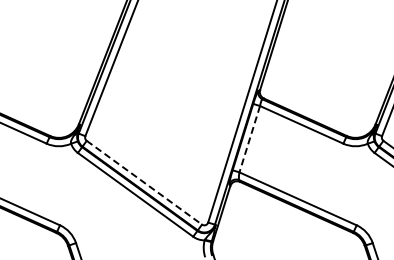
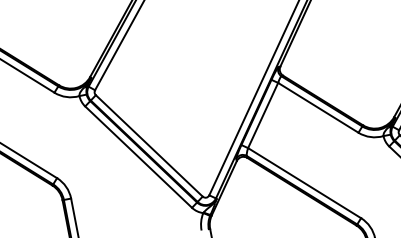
line: (249, 139) -> (262, 115), dashed -> solid
line: (144, 183) -> (149, 146), dashed -> solid

